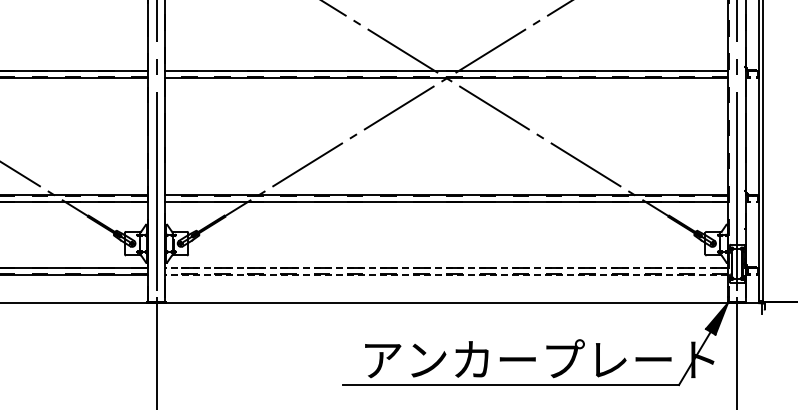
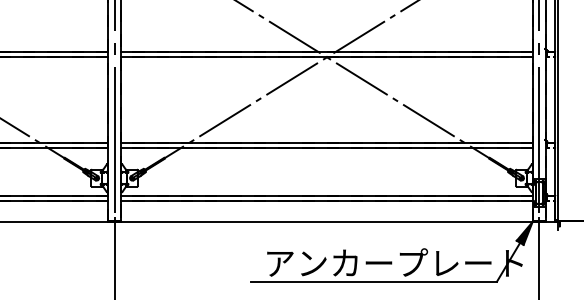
line: (446, 267) -> (326, 195), dashed -> solid
line: (446, 274) -> (326, 200), dashed -> solid

